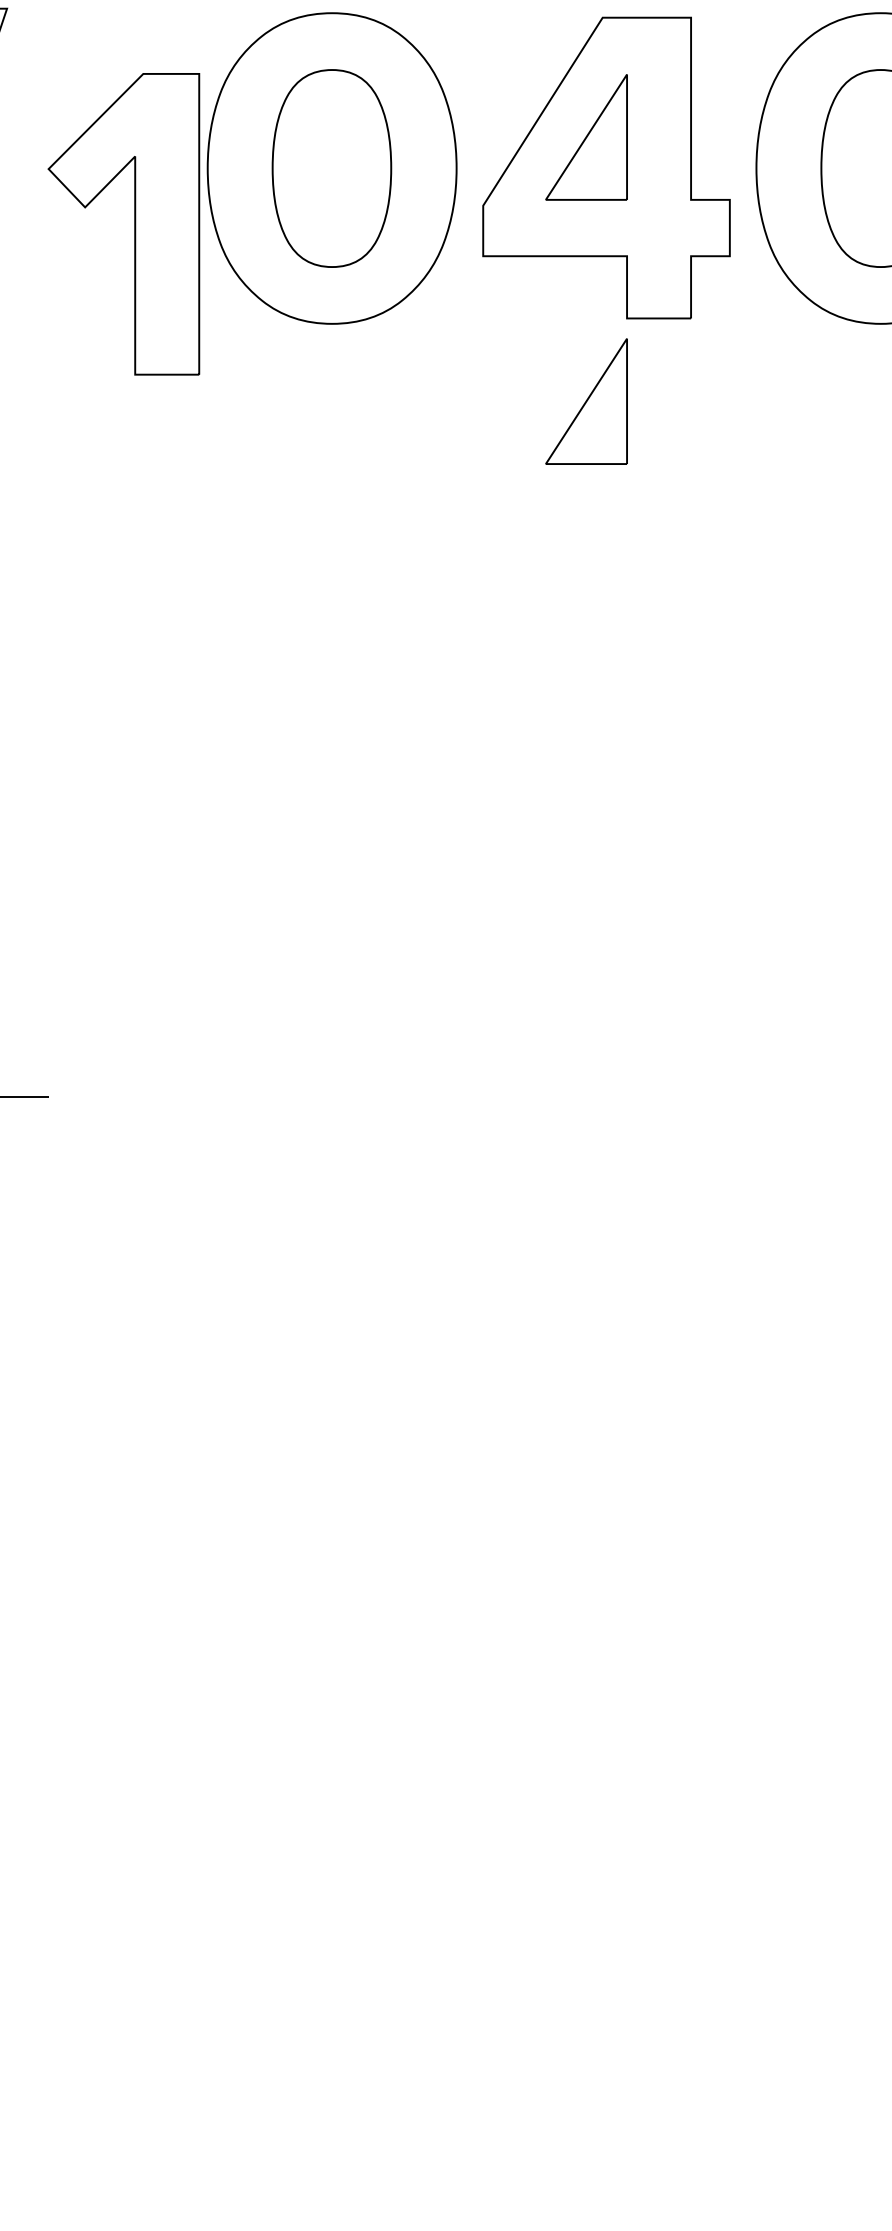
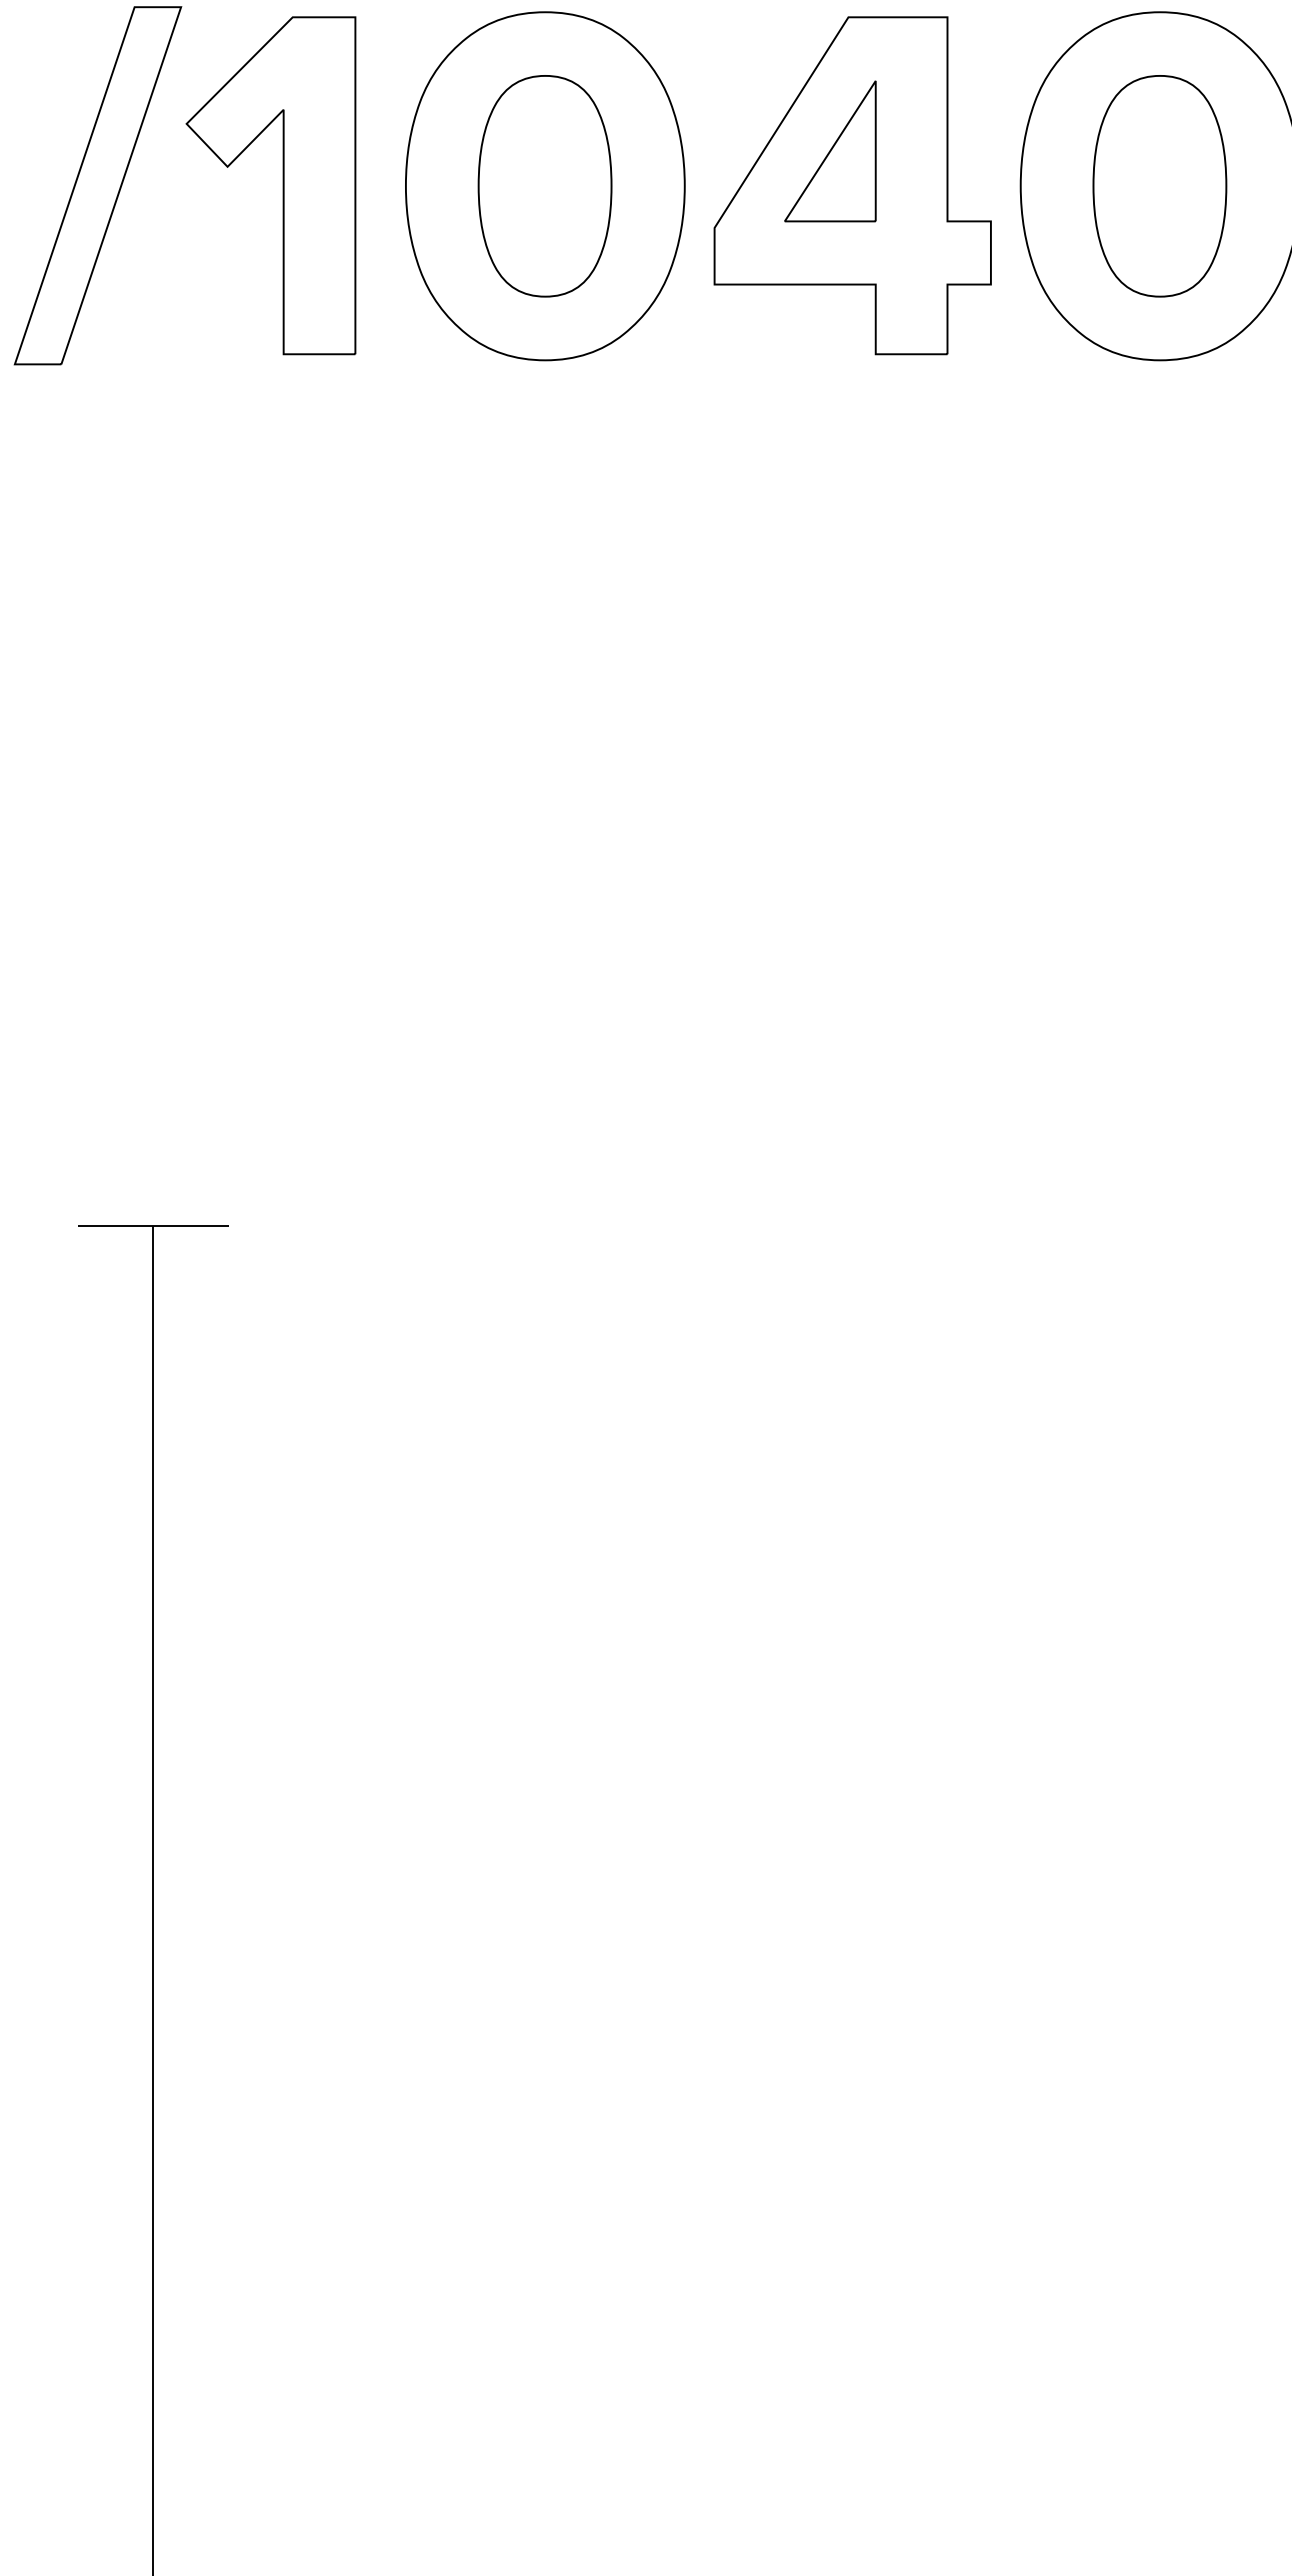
part: (134, 224) -> (282, 185), moved
part: (586, 401) -> (830, 447), removed

